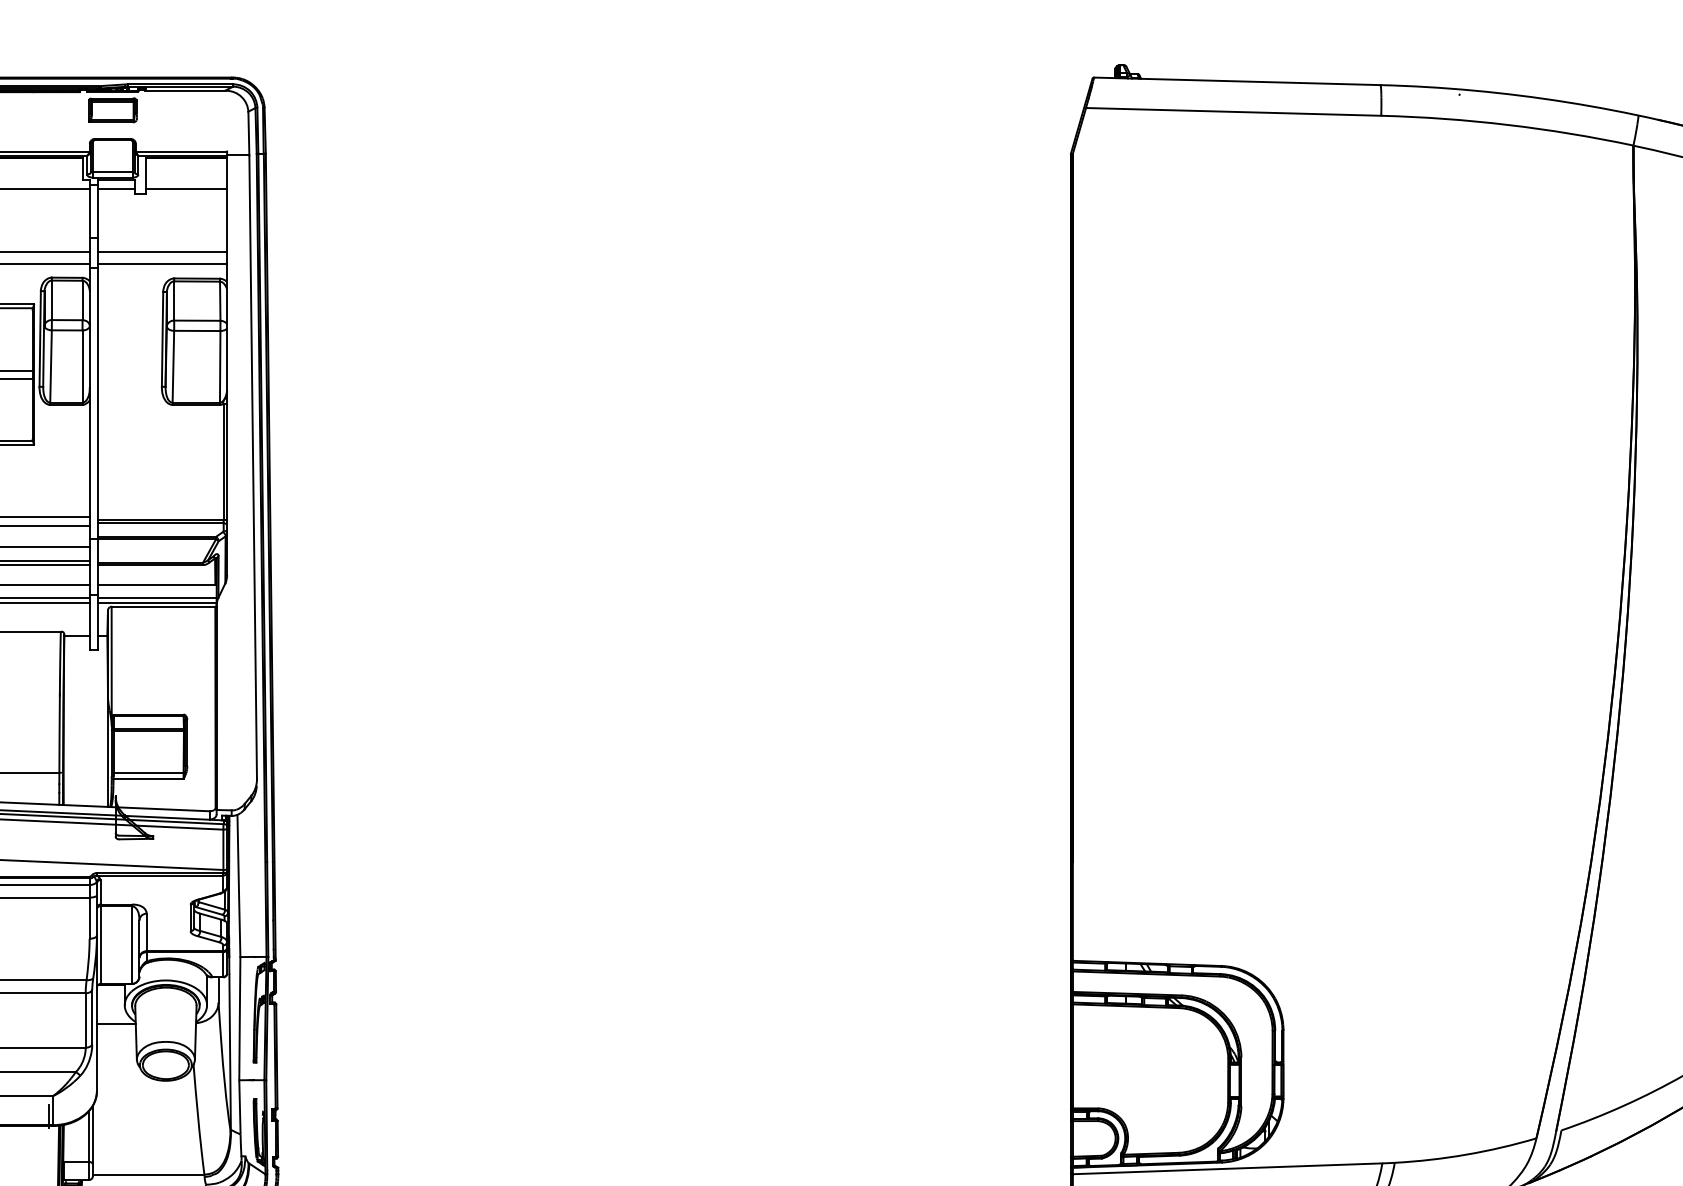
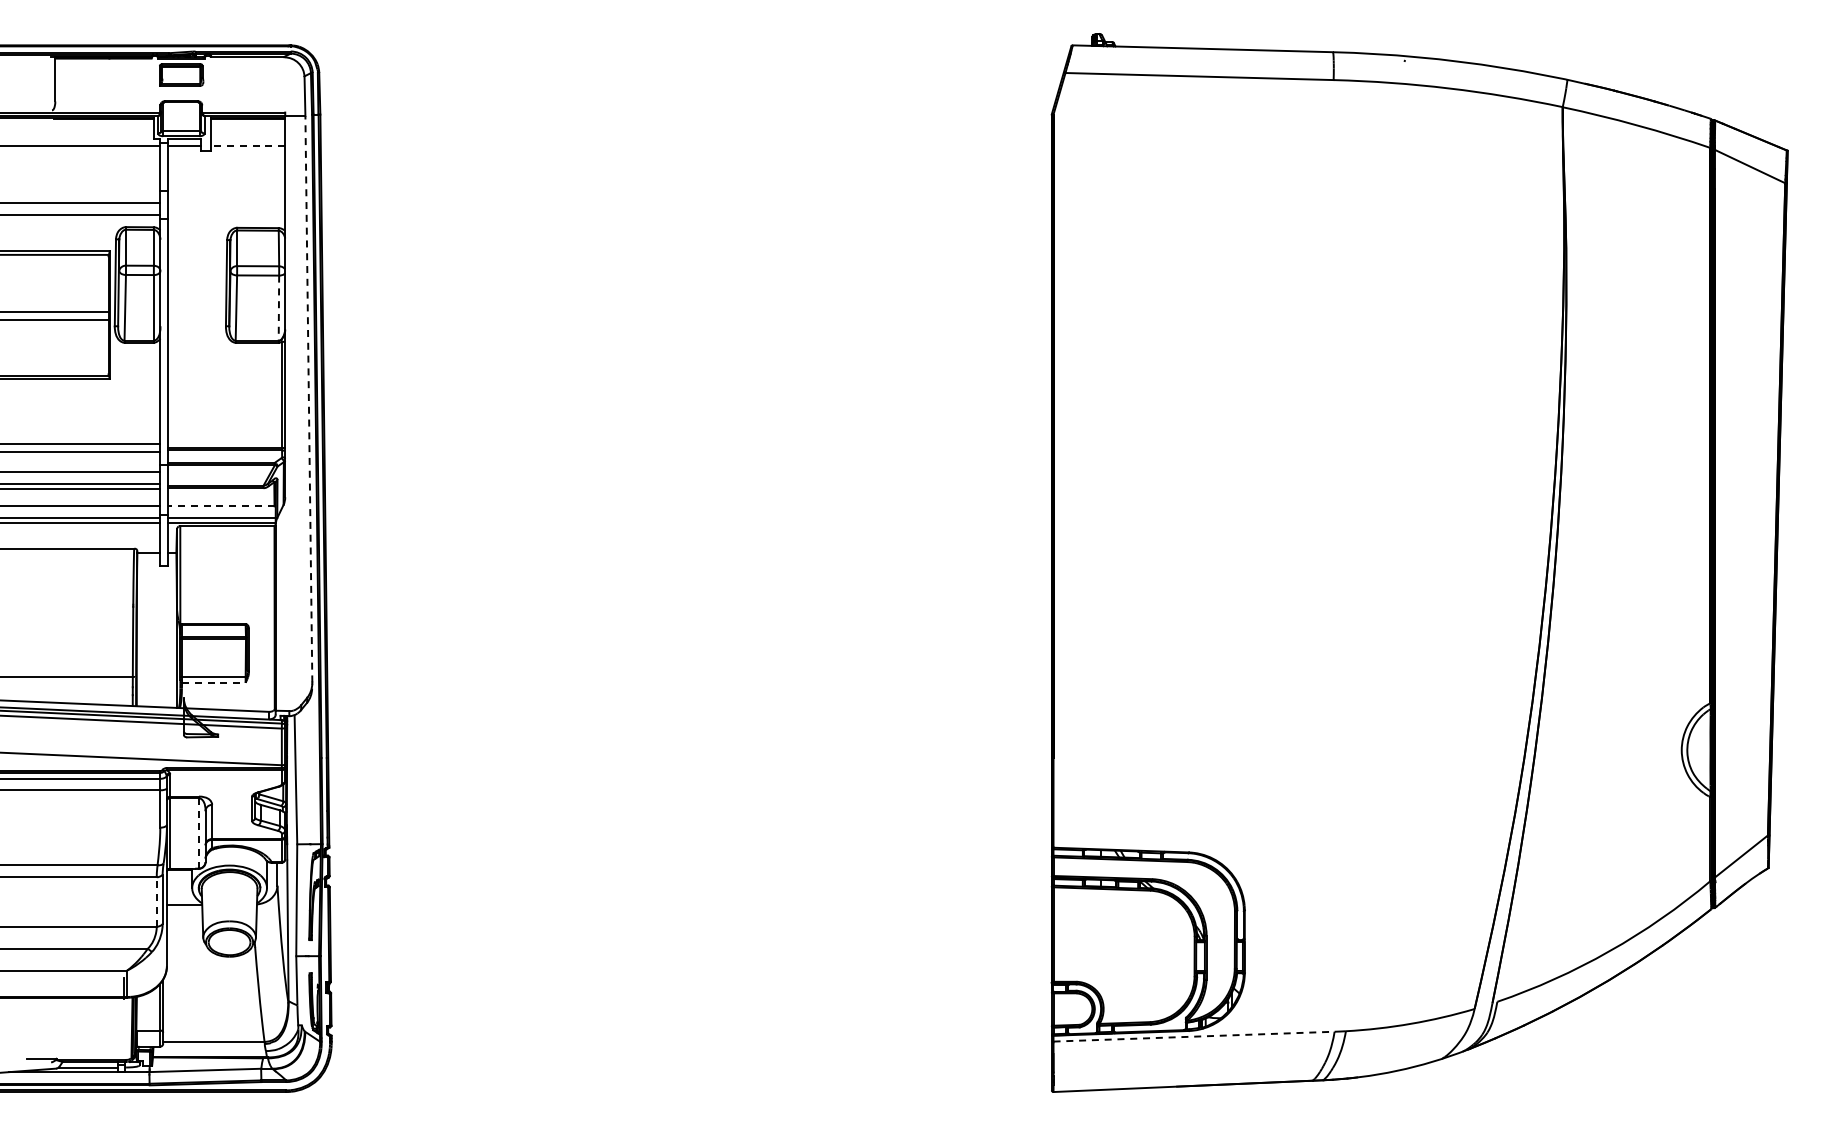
line: (185, 188) -> (247, 146), solid -> dashed
line: (162, 251) -> (226, 203), removed
line: (162, 263) -> (226, 214), removed
line: (219, 367) -> (278, 308), solid -> dashed
line: (252, 466) -> (308, 398), solid -> dashed
line: (155, 585) -> (220, 506), solid -> dashed
line: (148, 778) -> (213, 682), solid -> dashed
line: (131, 944) -> (198, 832), solid -> dashed
line: (85, 1020) -> (156, 901), solid -> dashed
line: (1228, 1168) -> (1194, 1036), solid -> dashed

